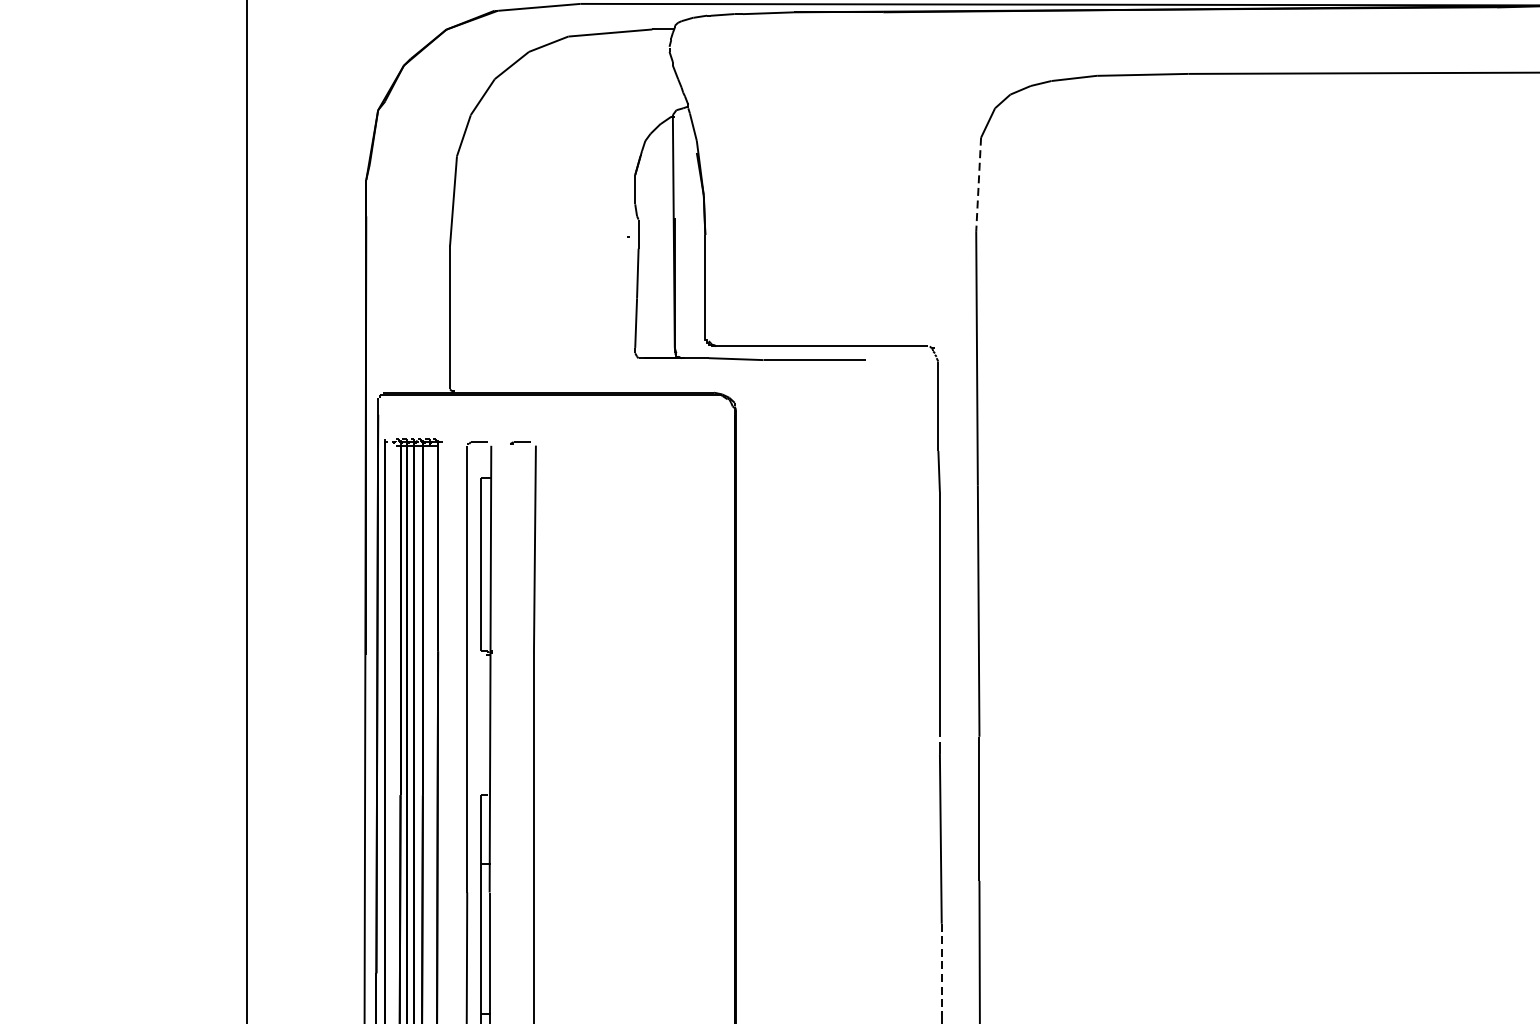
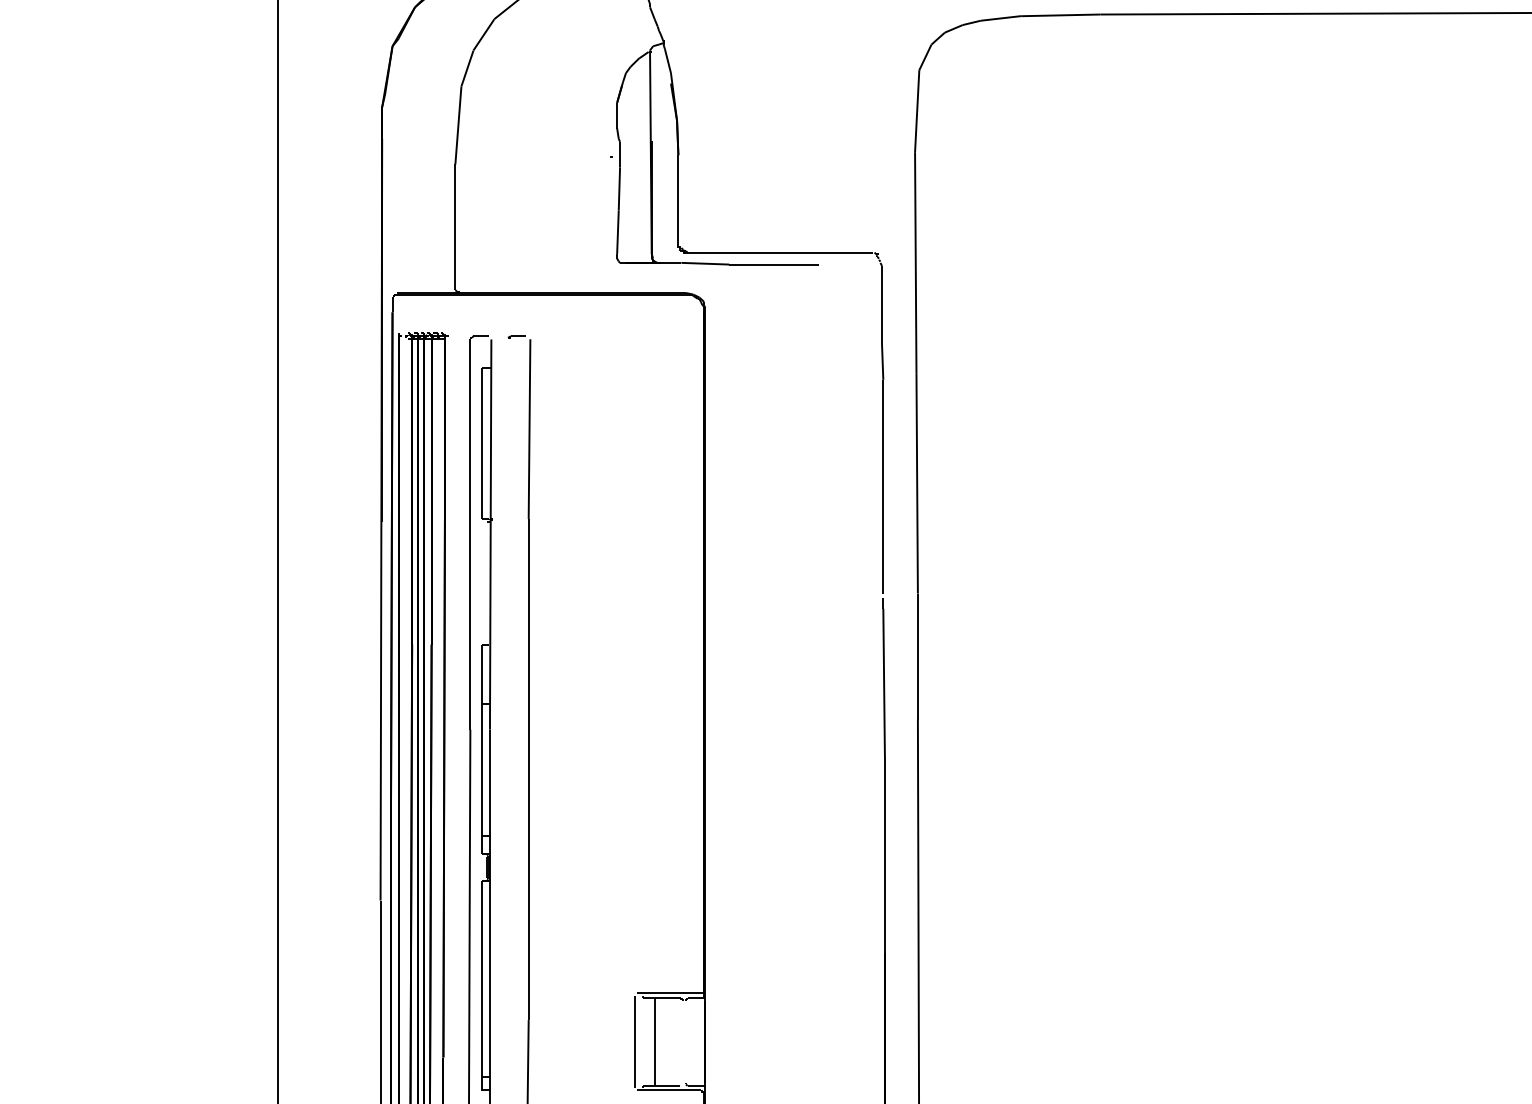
line: (979, 184) -> (917, 111), dashed -> solid
line: (941, 967) -> (884, 795), dashed -> solid

